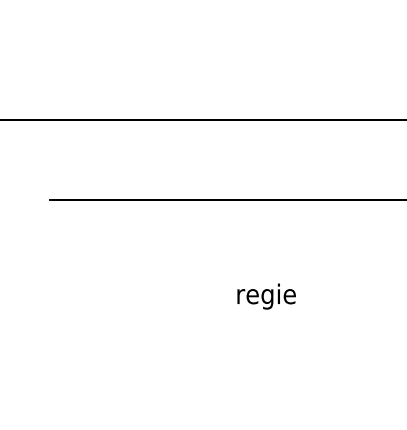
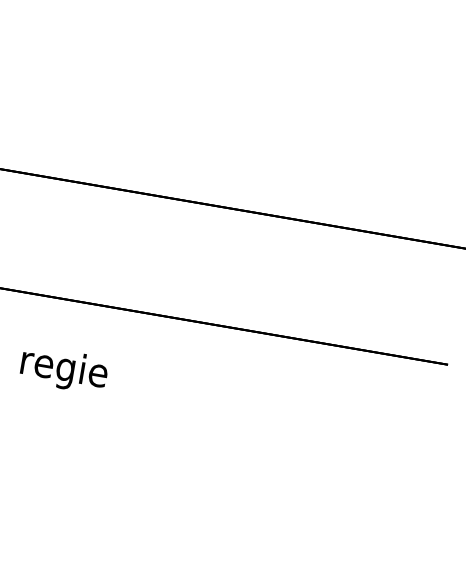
text: (266, 296) -> (64, 369), moved

